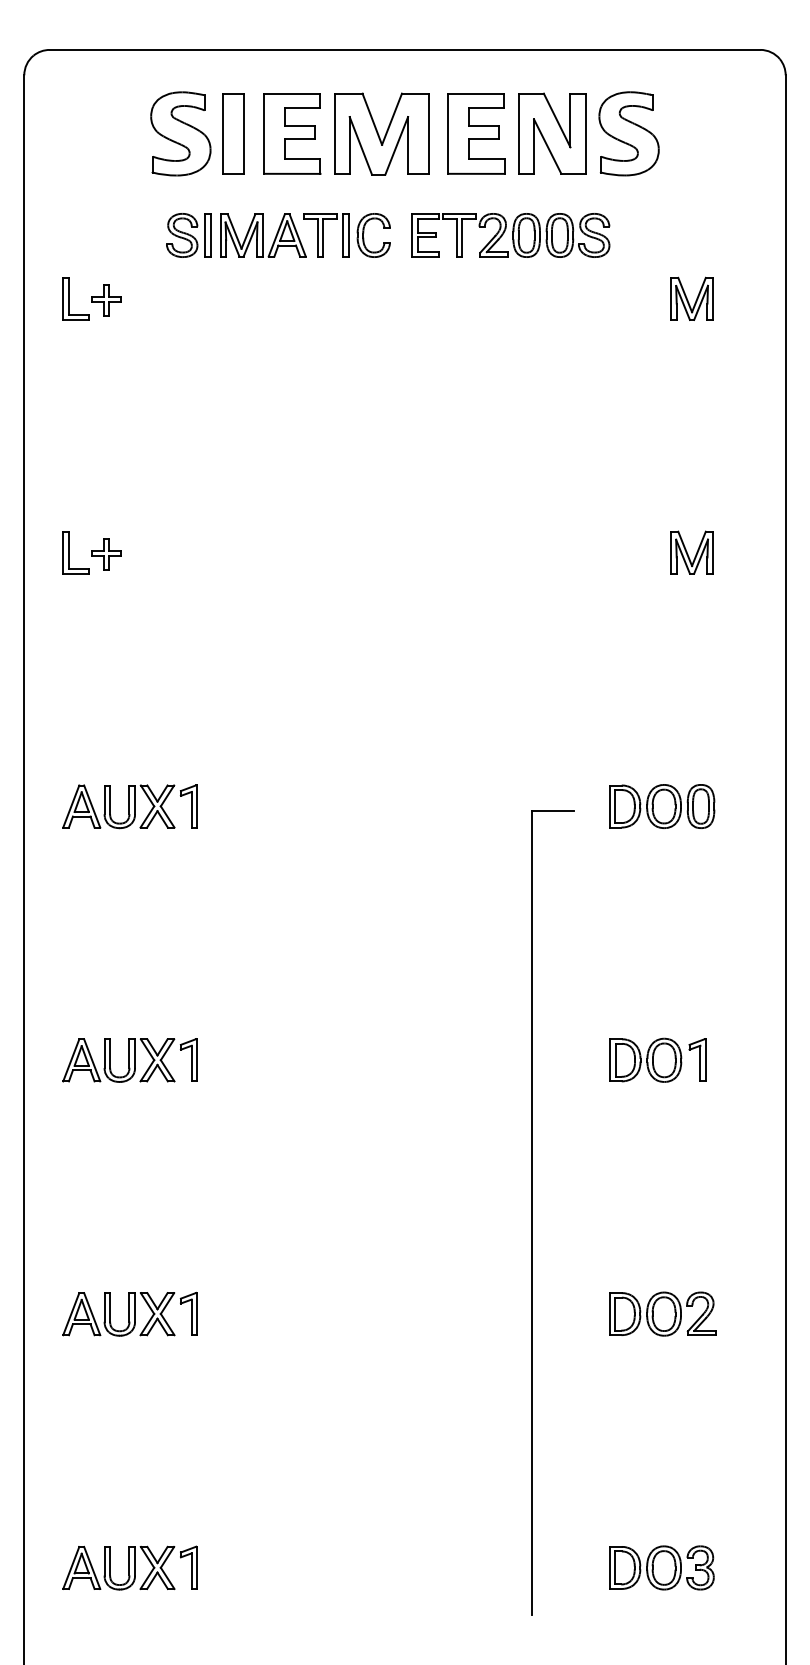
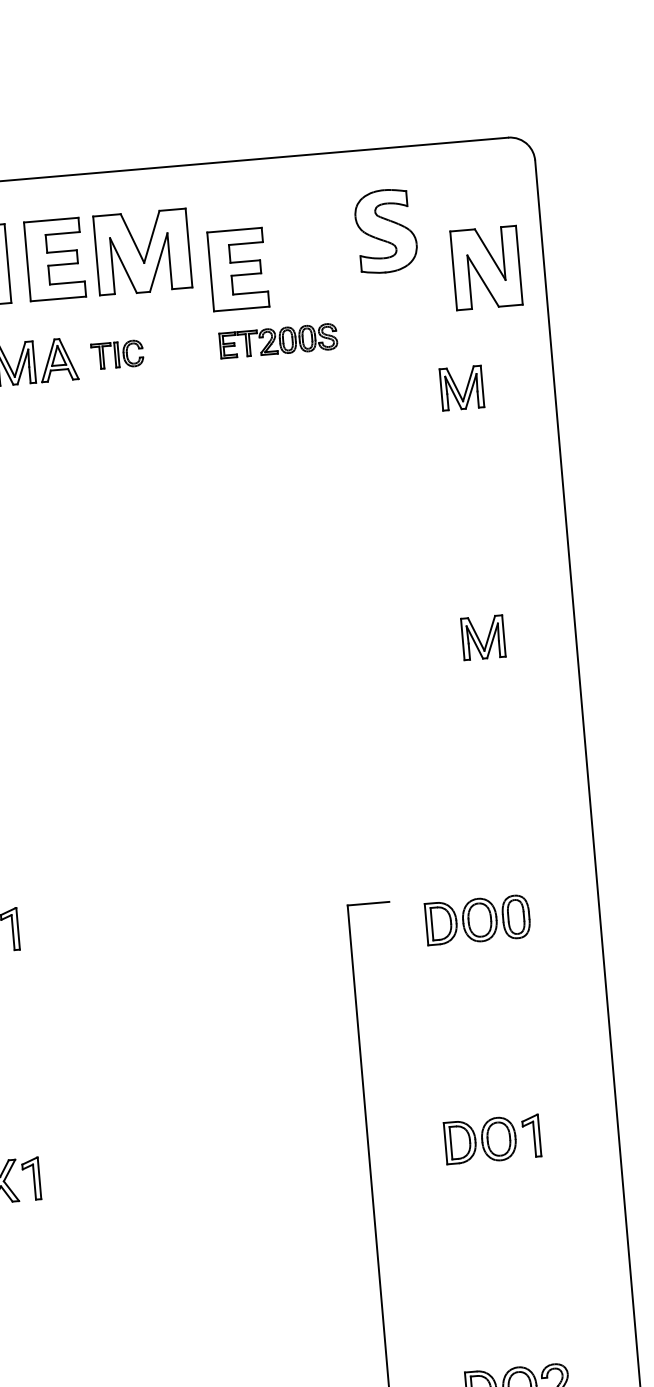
part: (476, 133) -> (238, 269), moved
part: (552, 133) -> (486, 267), moved
part: (346, 235) -> (116, 354), size x0.6
part: (510, 235) -> (278, 341), size x0.6
part: (662, 806) -> (478, 920), moved

